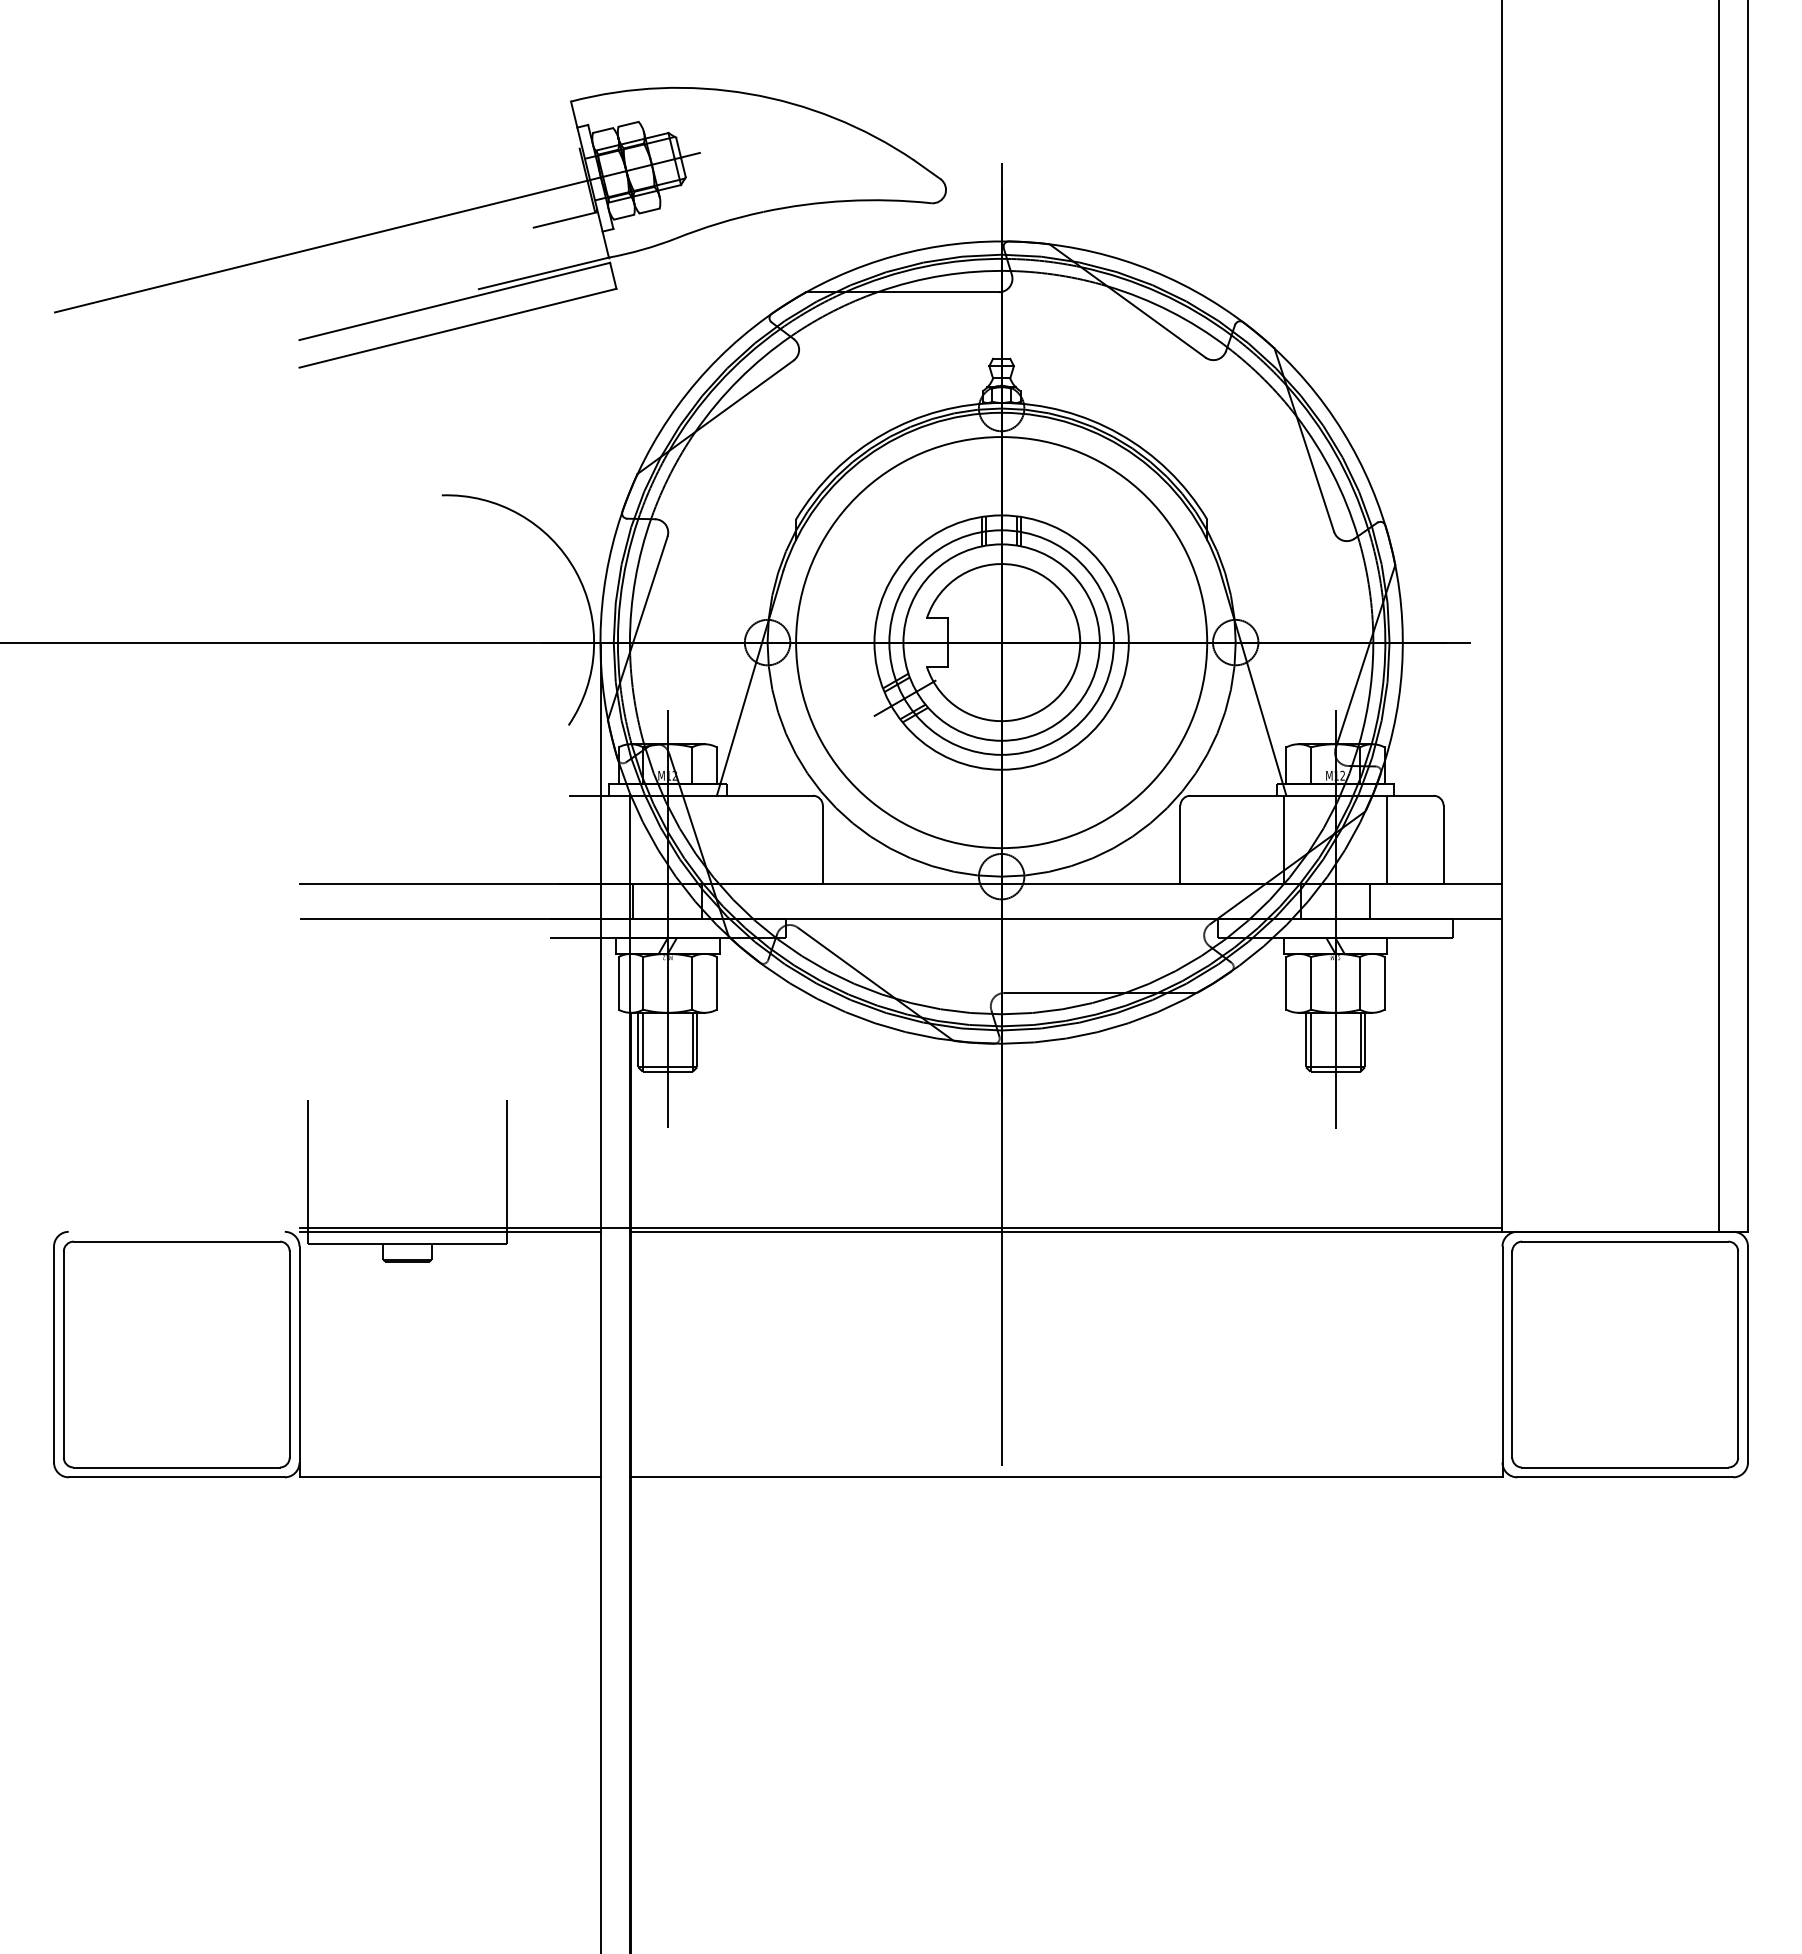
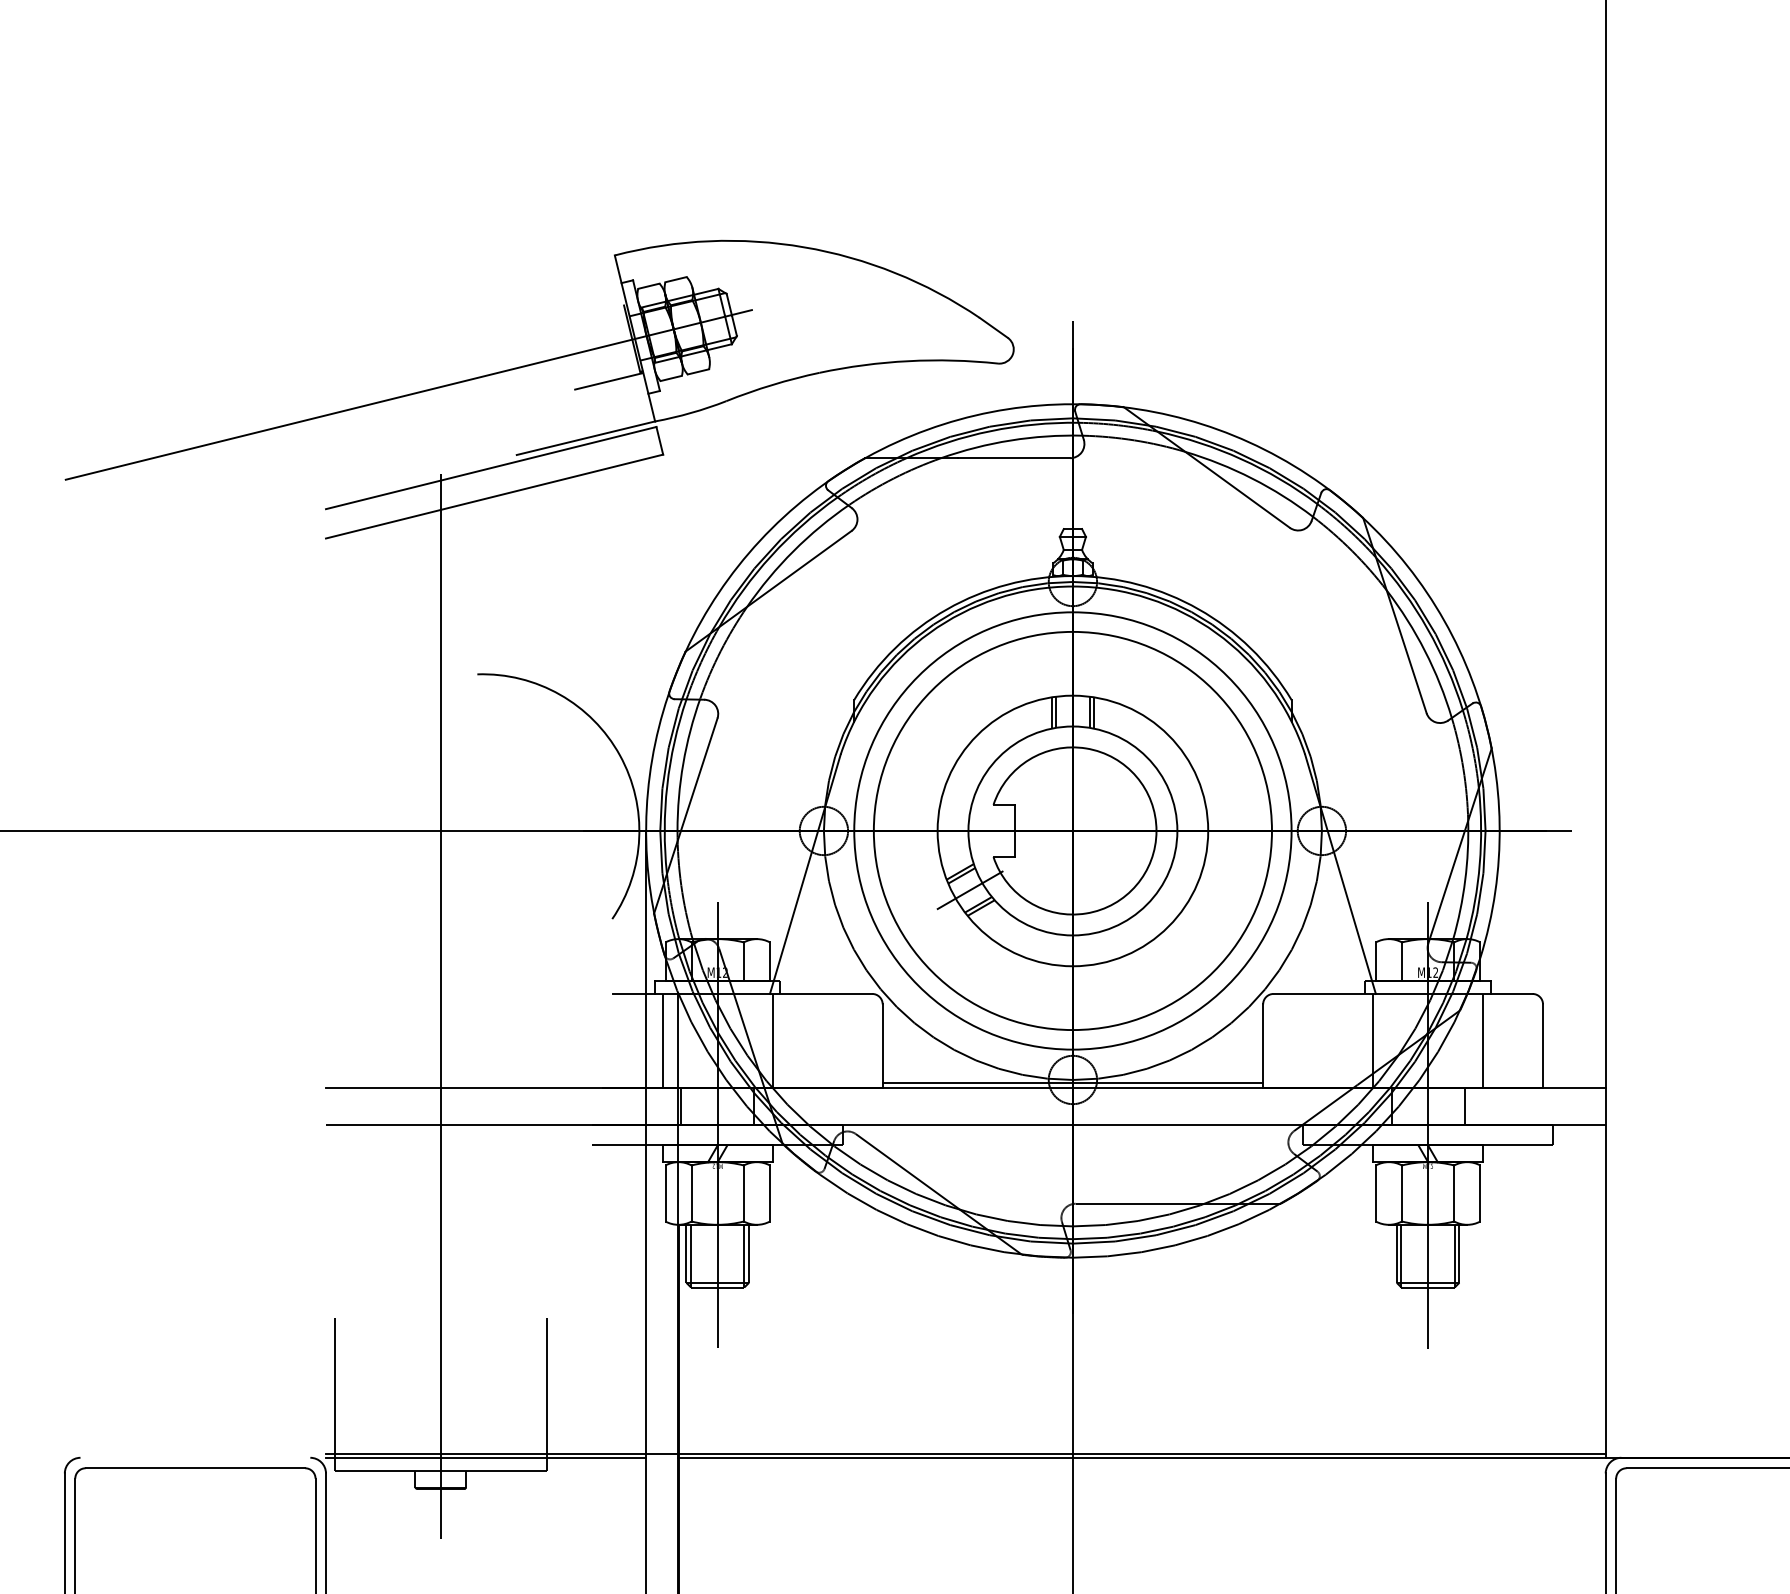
circle: (1001, 642) -> (1072, 830), size x1.67
line: (407, 806) -> (440, 1005), added
line: (616, 839) -> (663, 1040), added
line: (719, 839) -> (772, 1040), added
line: (1001, 879) -> (1072, 1082), added

